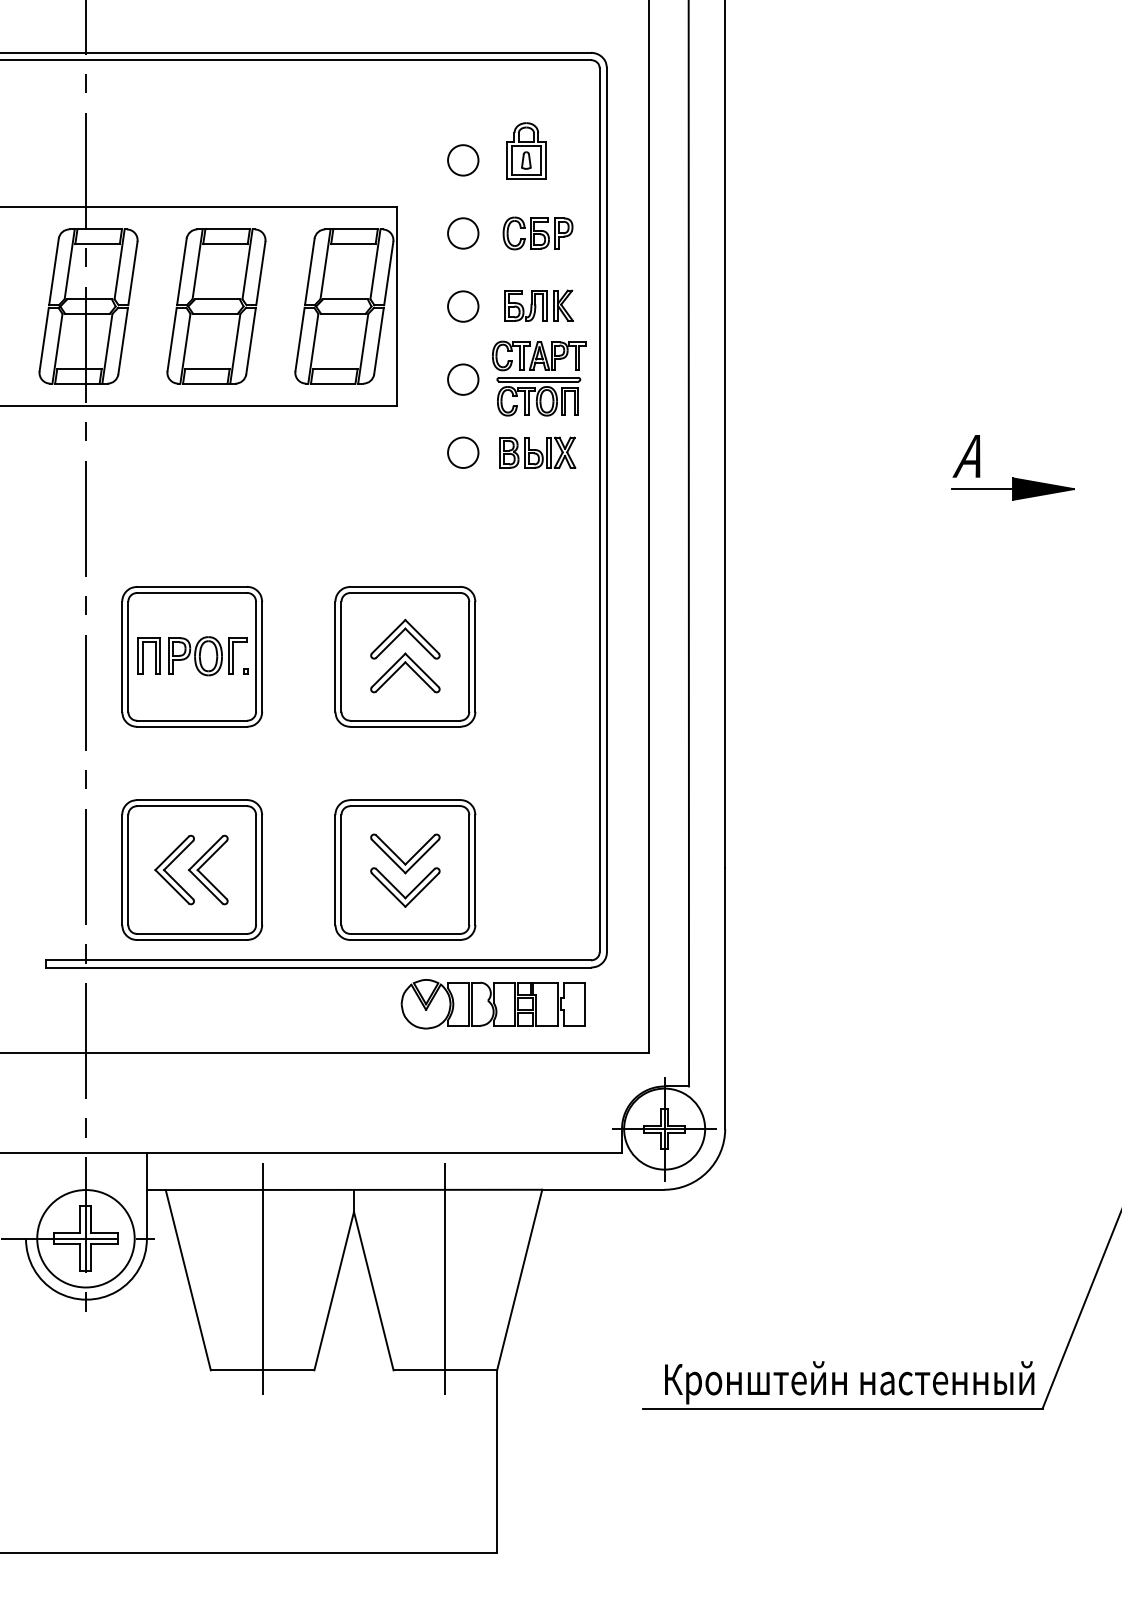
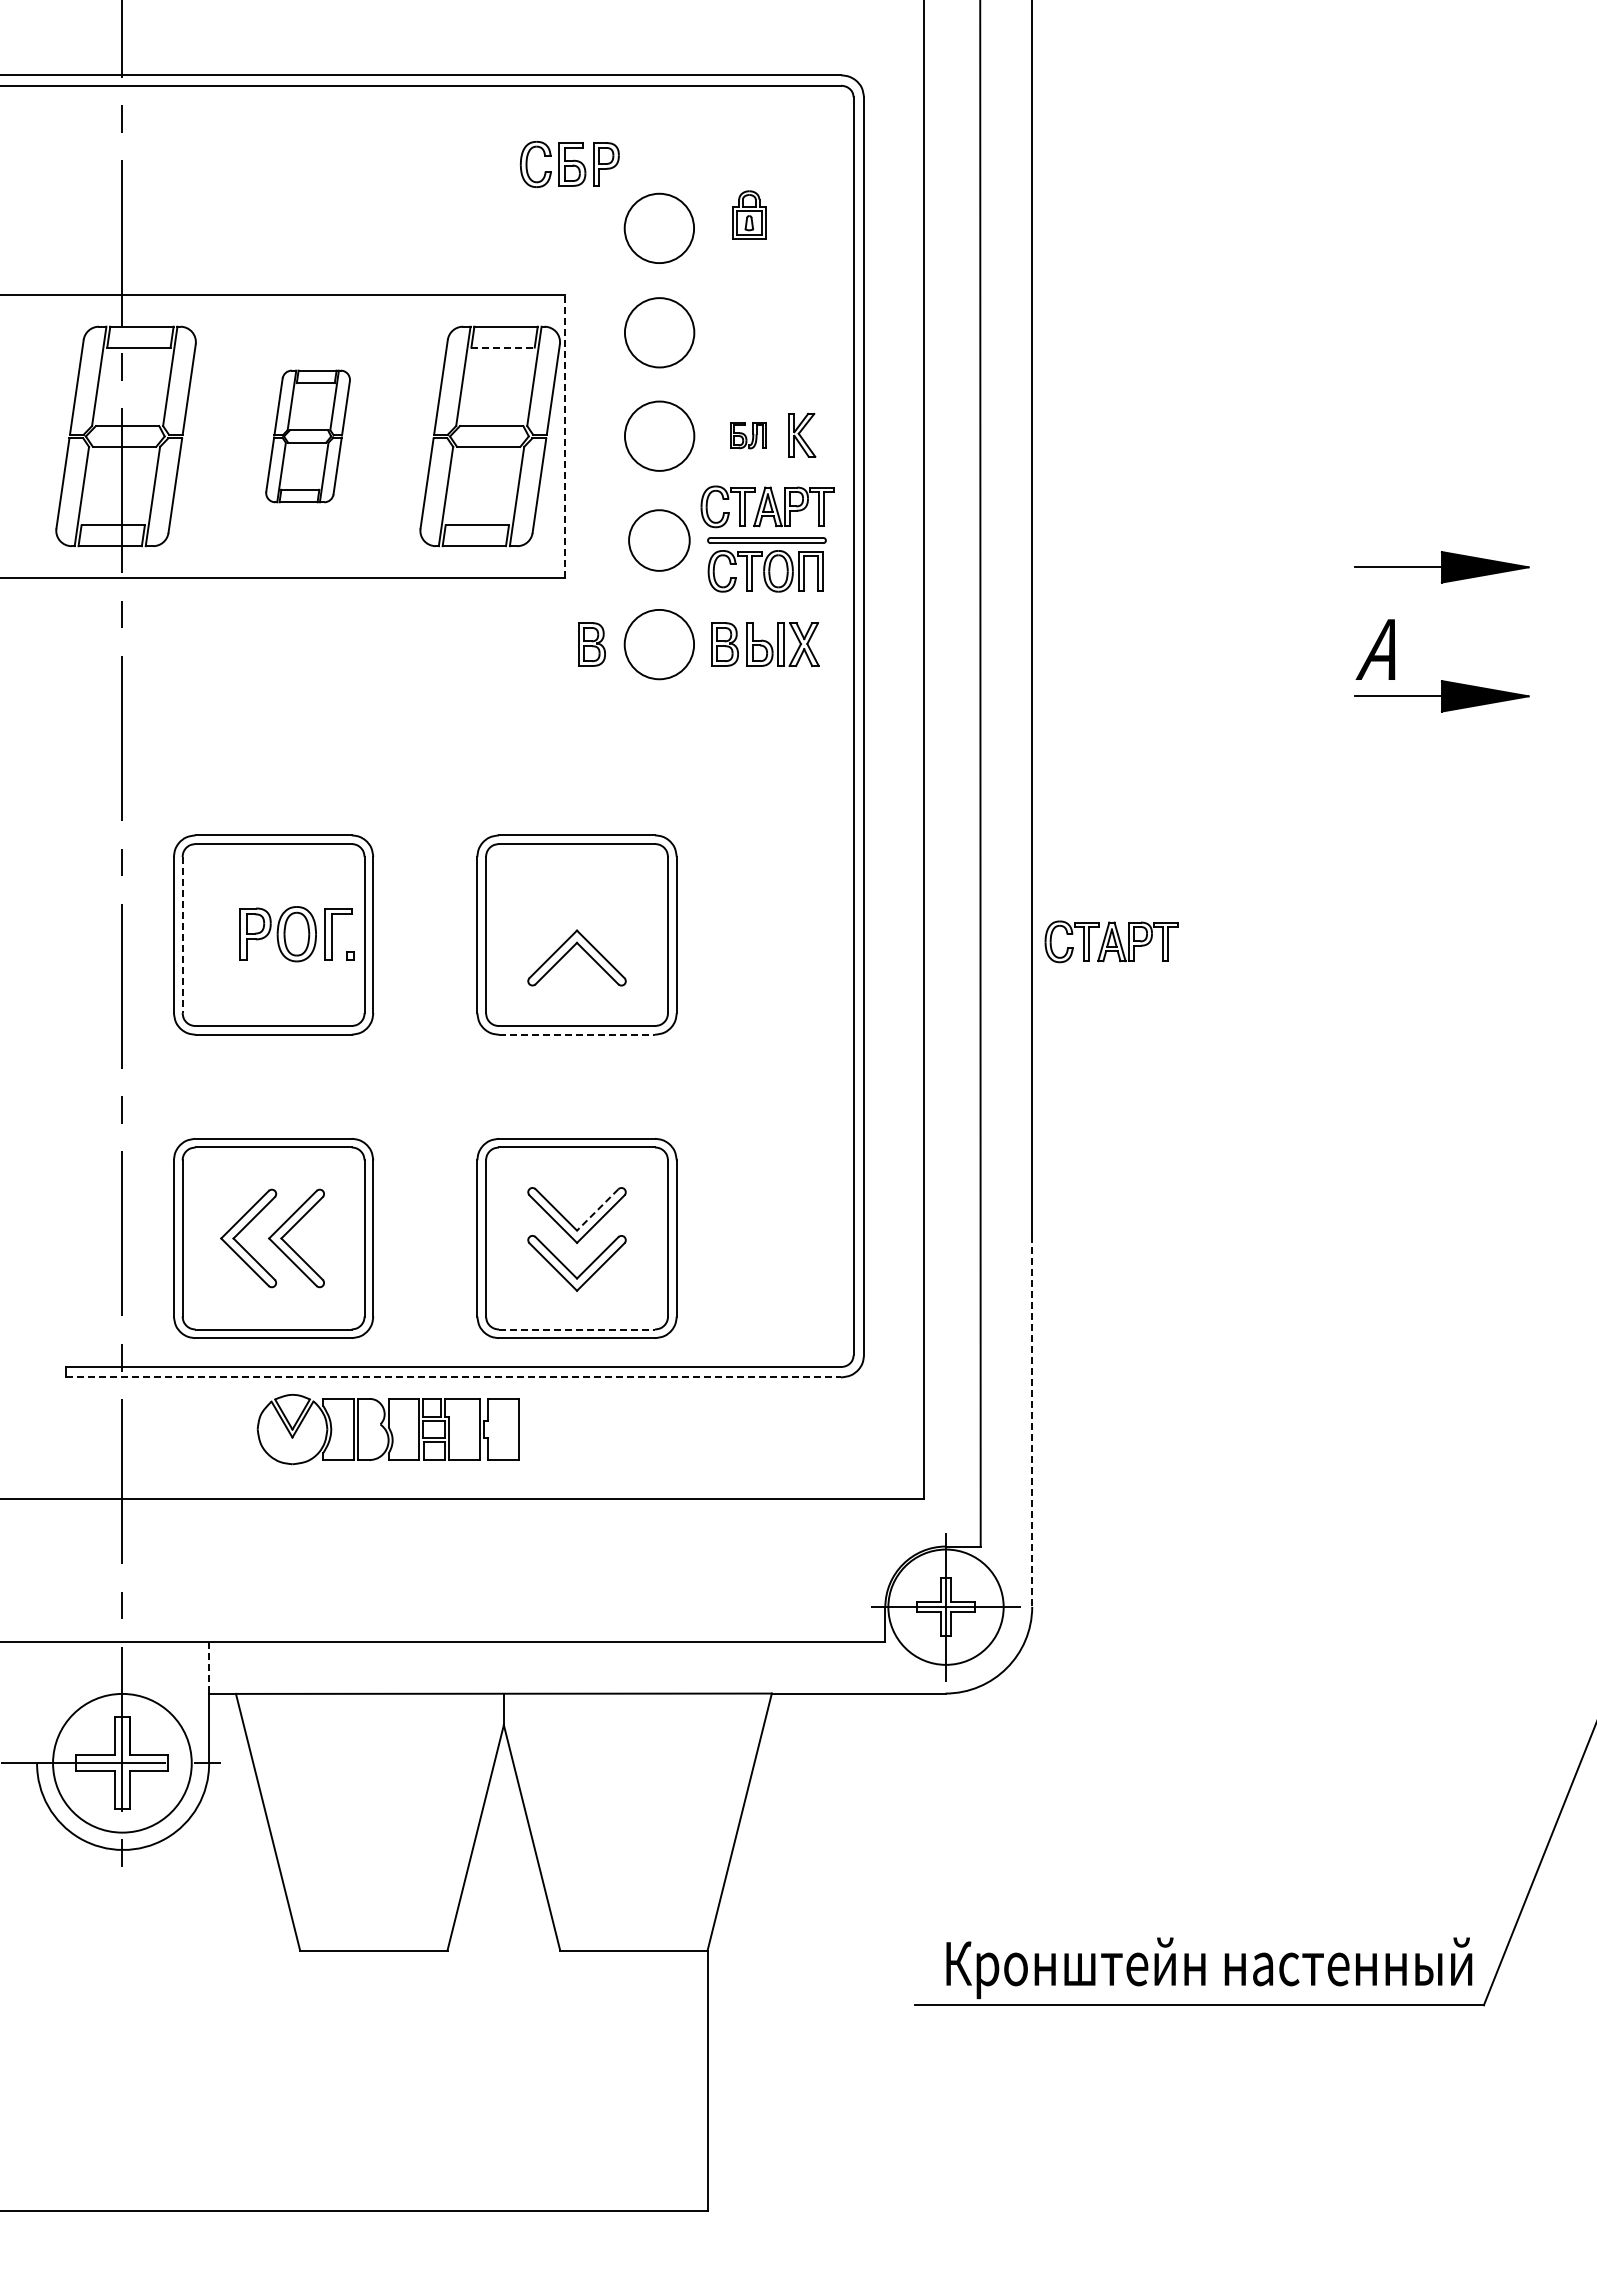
part: (526, 150) -> (749, 214), size x0.6
circle: (463, 160) -> (659, 228), size x1.6
circle: (462, 232) -> (658, 331), size x1.6
part: (537, 233) -> (569, 164), moved
line: (353, 244) -> (503, 347), solid -> dashed
part: (525, 305) -> (748, 435), size x0.6
part: (216, 306) -> (307, 436), size x0.6
line: (396, 306) -> (564, 436), solid -> dashed
circle: (462, 306) -> (658, 436), size x1.6
circle: (463, 379) -> (659, 540), size x1.4
part: (1012, 398) -> (1441, 567), added
part: (415, 452) -> (591, 644), added
circle: (463, 452) -> (659, 644), size x1.6
part: (400, 633) -> (570, 902), removed
part: (142, 656) -> (203, 934), removed
line: (128, 657) -> (182, 935), solid -> dashed
part: (780, 661) -> (1111, 941), added
line: (405, 726) -> (577, 1034), solid -> dashed
line: (419, 850) -> (597, 1210), solid -> dashed
line: (405, 933) -> (577, 1329), solid -> dashed
line: (318, 967) -> (453, 1377), solid -> dashed
line: (725, 998) -> (1032, 1421), solid -> dashed
part: (492, 1004) -> (387, 1429), moved
line: (147, 1172) -> (209, 1668), solid -> dashed
line: (262, 1278) -> (373, 1820), removed
line: (445, 1278) -> (633, 1820), removed

